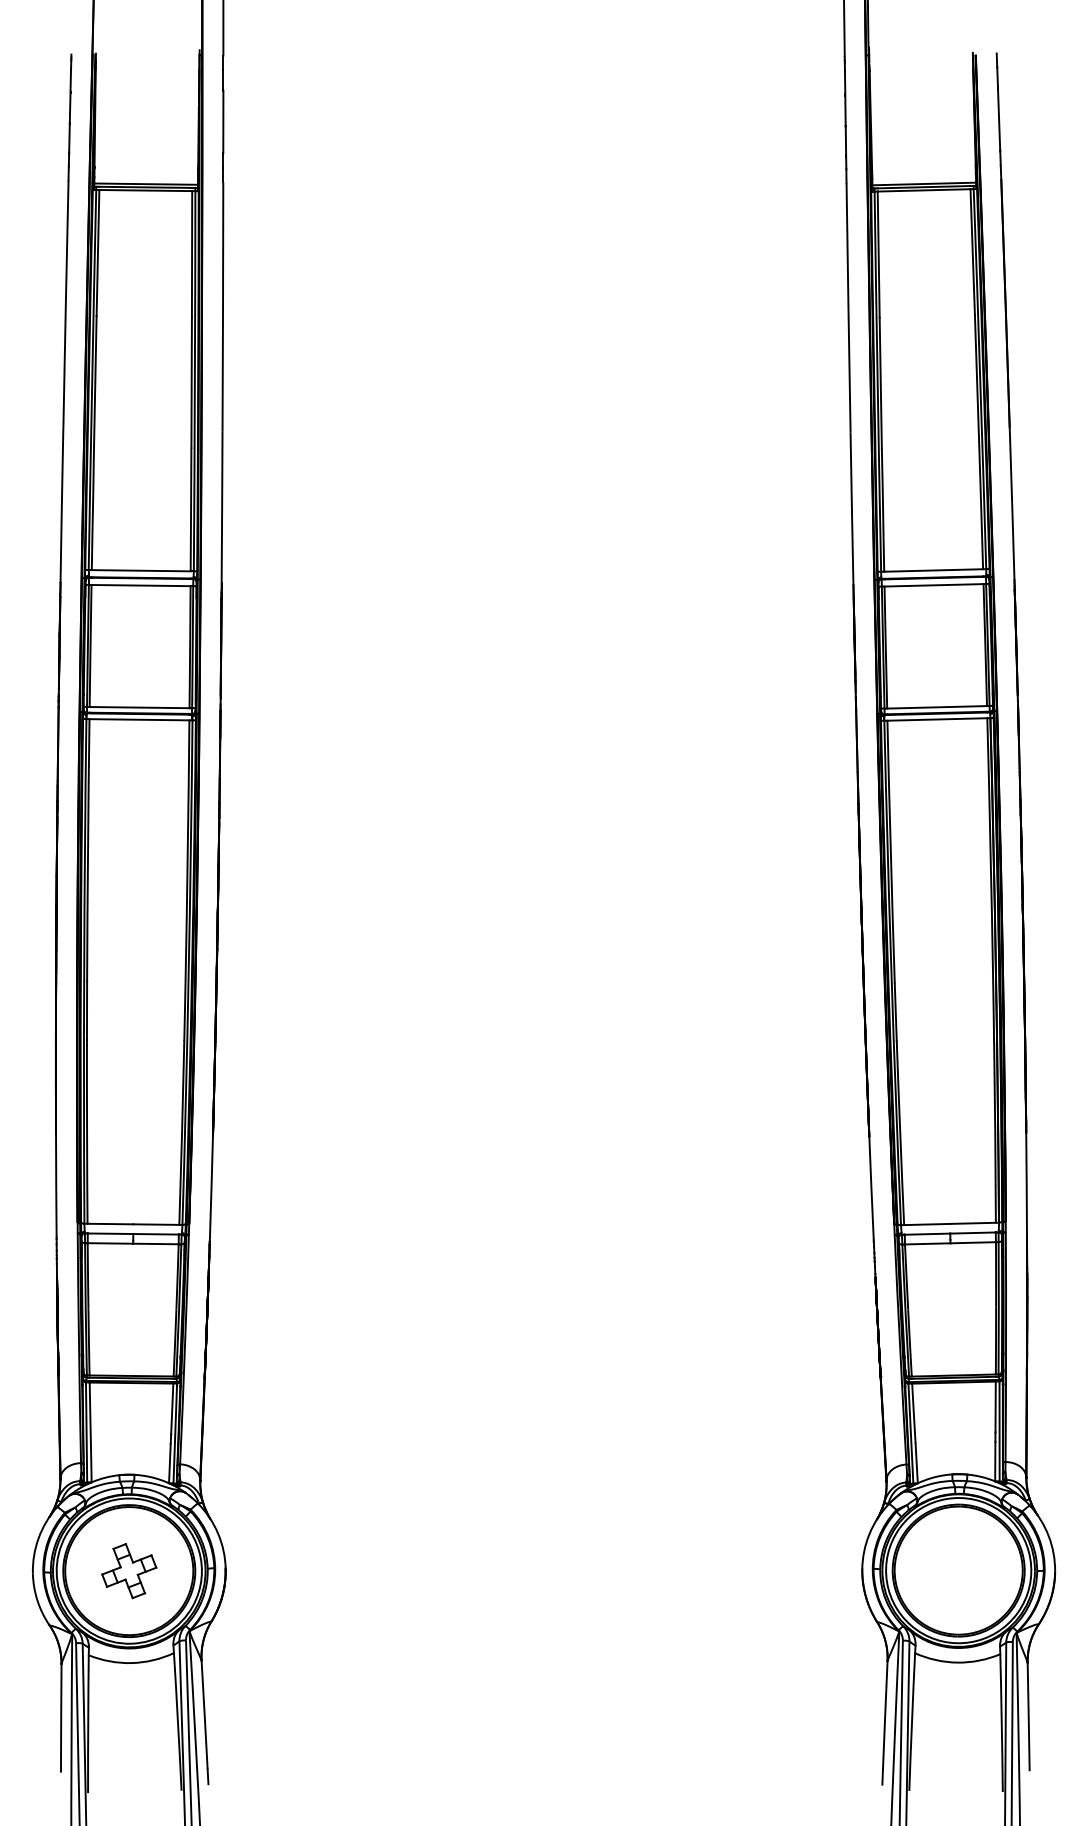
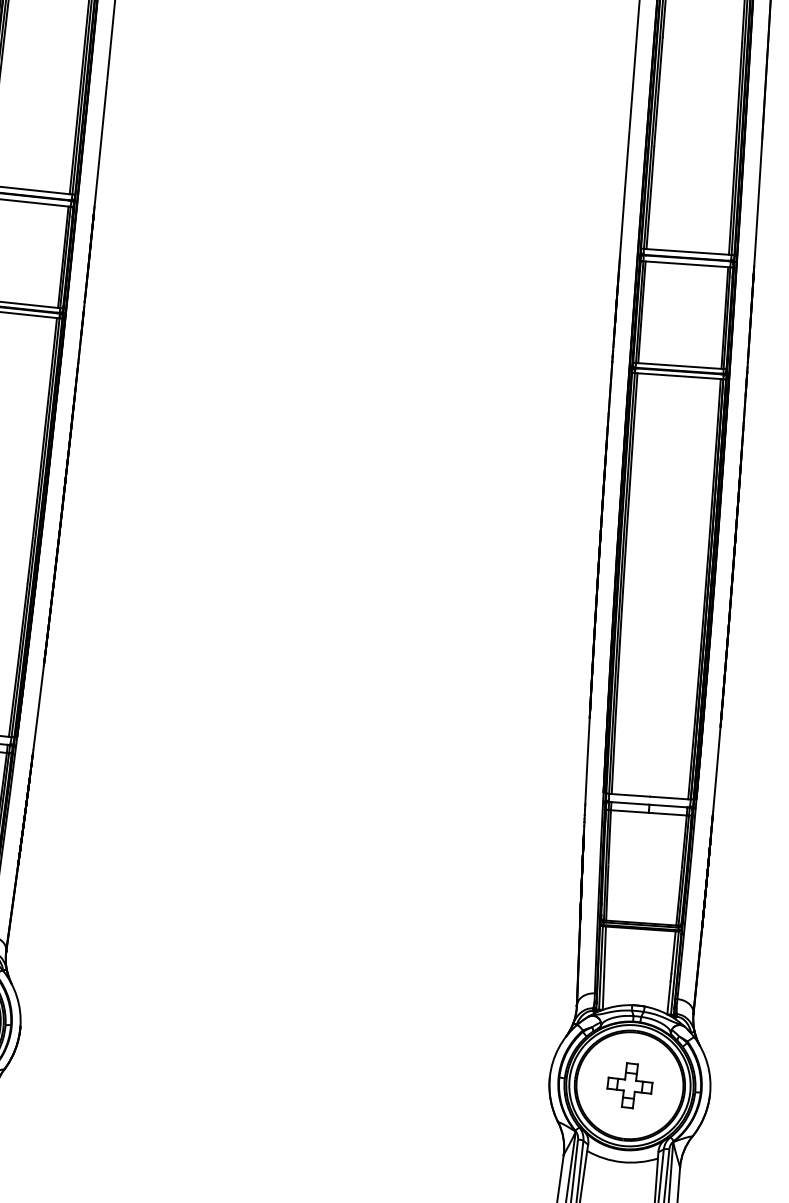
part: (958, 1570) -> (629, 1085), added

